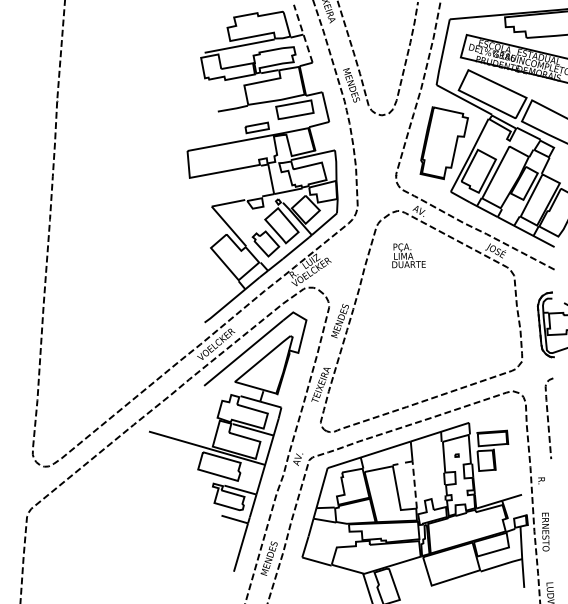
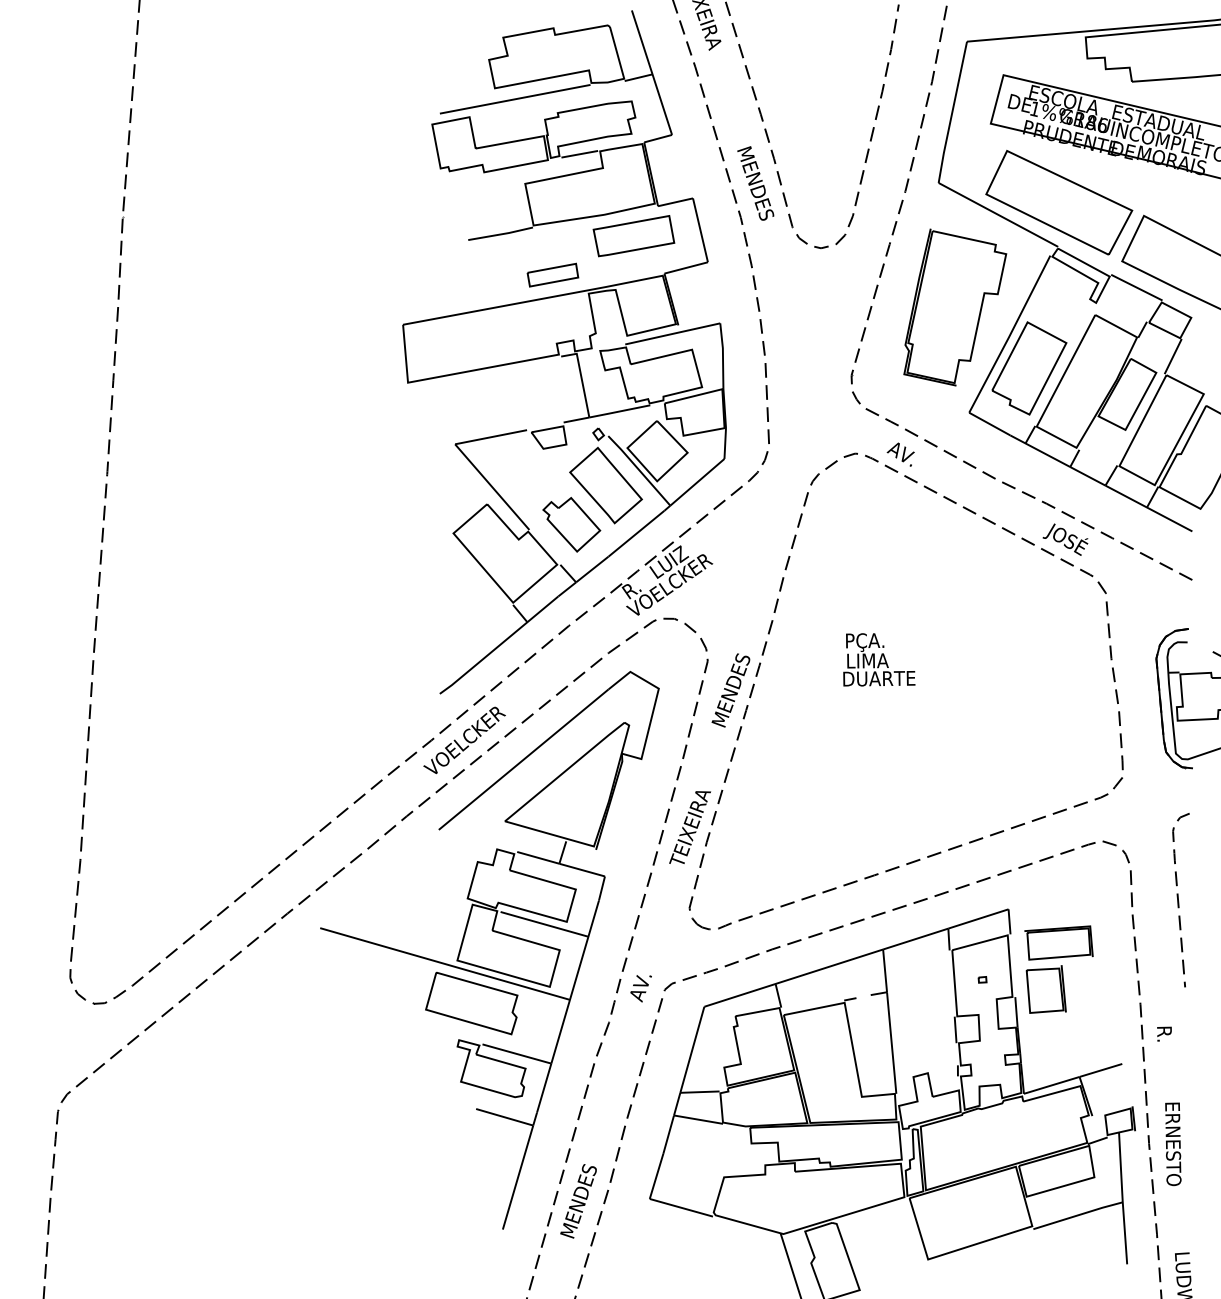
line: (303, 33) -> (652, 72), dashed -> solid
text: (408, 255) -> (878, 659), moved
line: (414, 485) -> (891, 1044), dashed -> solid

